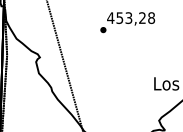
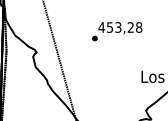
text: (127, 22) -> (117, 31), moved

